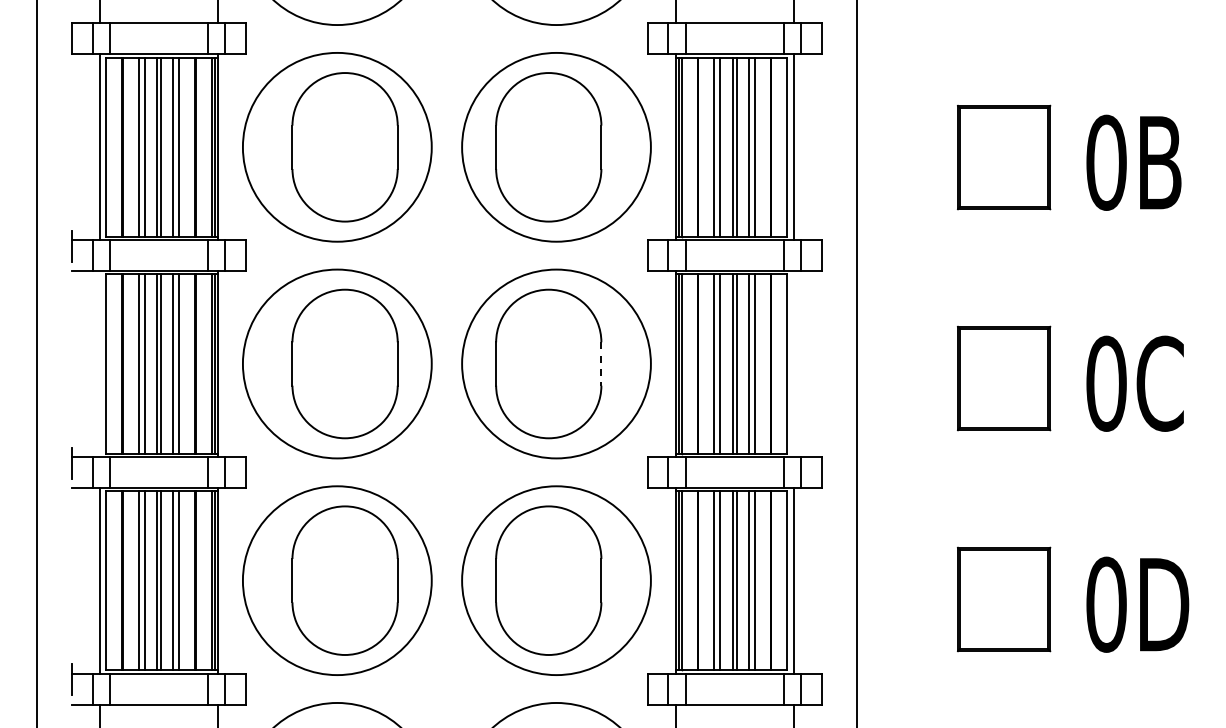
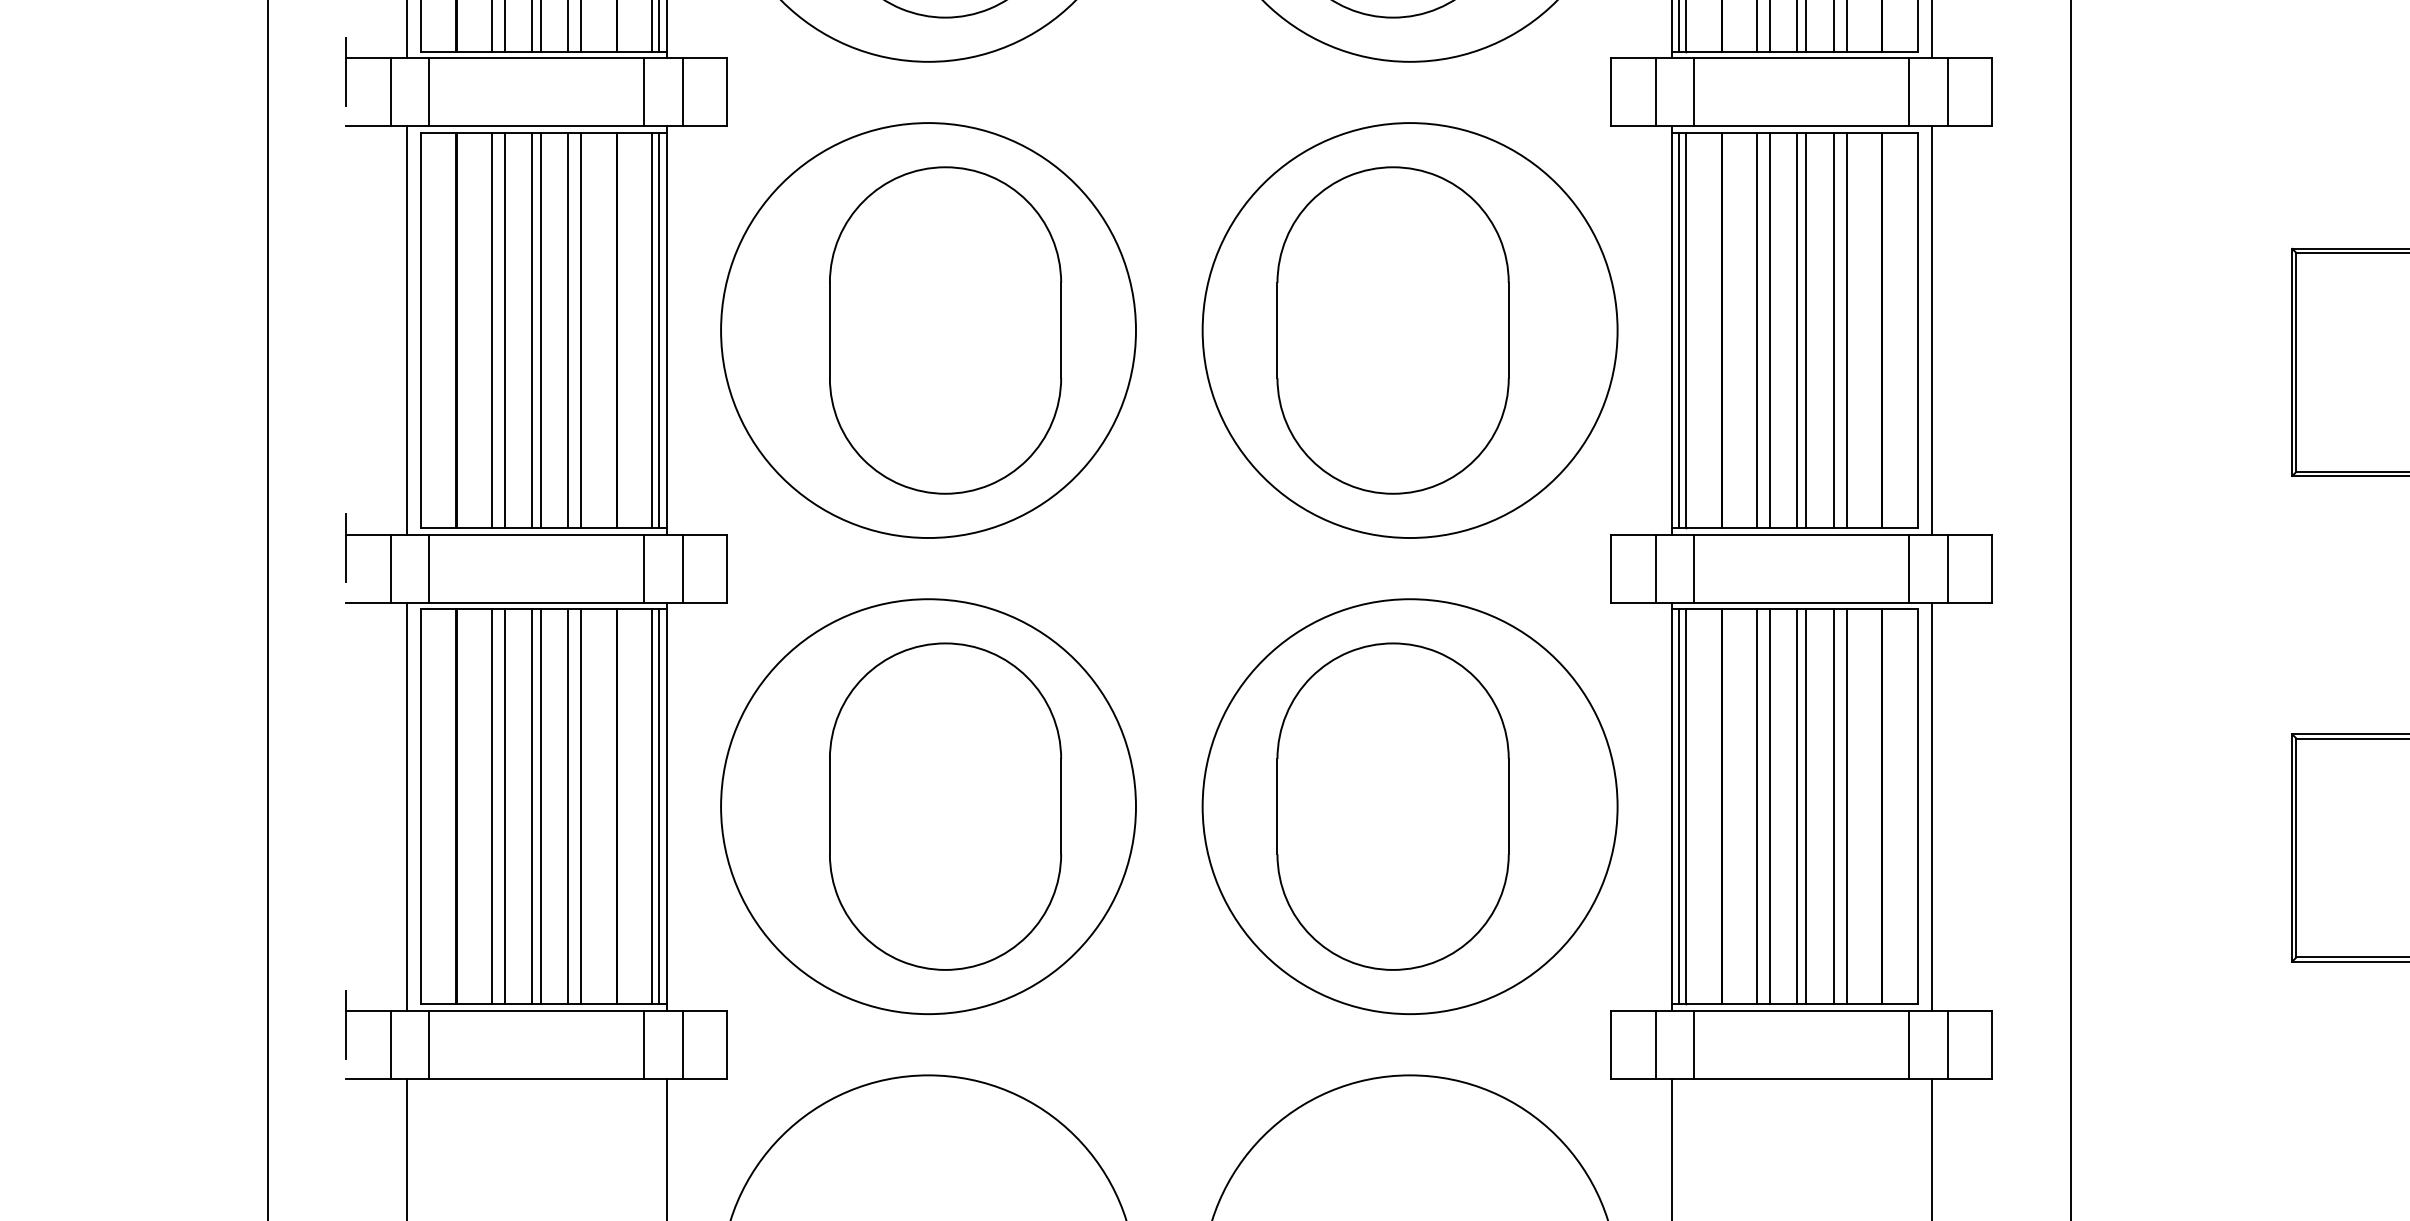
line: (99, 363) -> (405, 329), added
line: (793, 363) -> (1930, 329), added
line: (601, 364) -> (1508, 331), dashed -> solid

